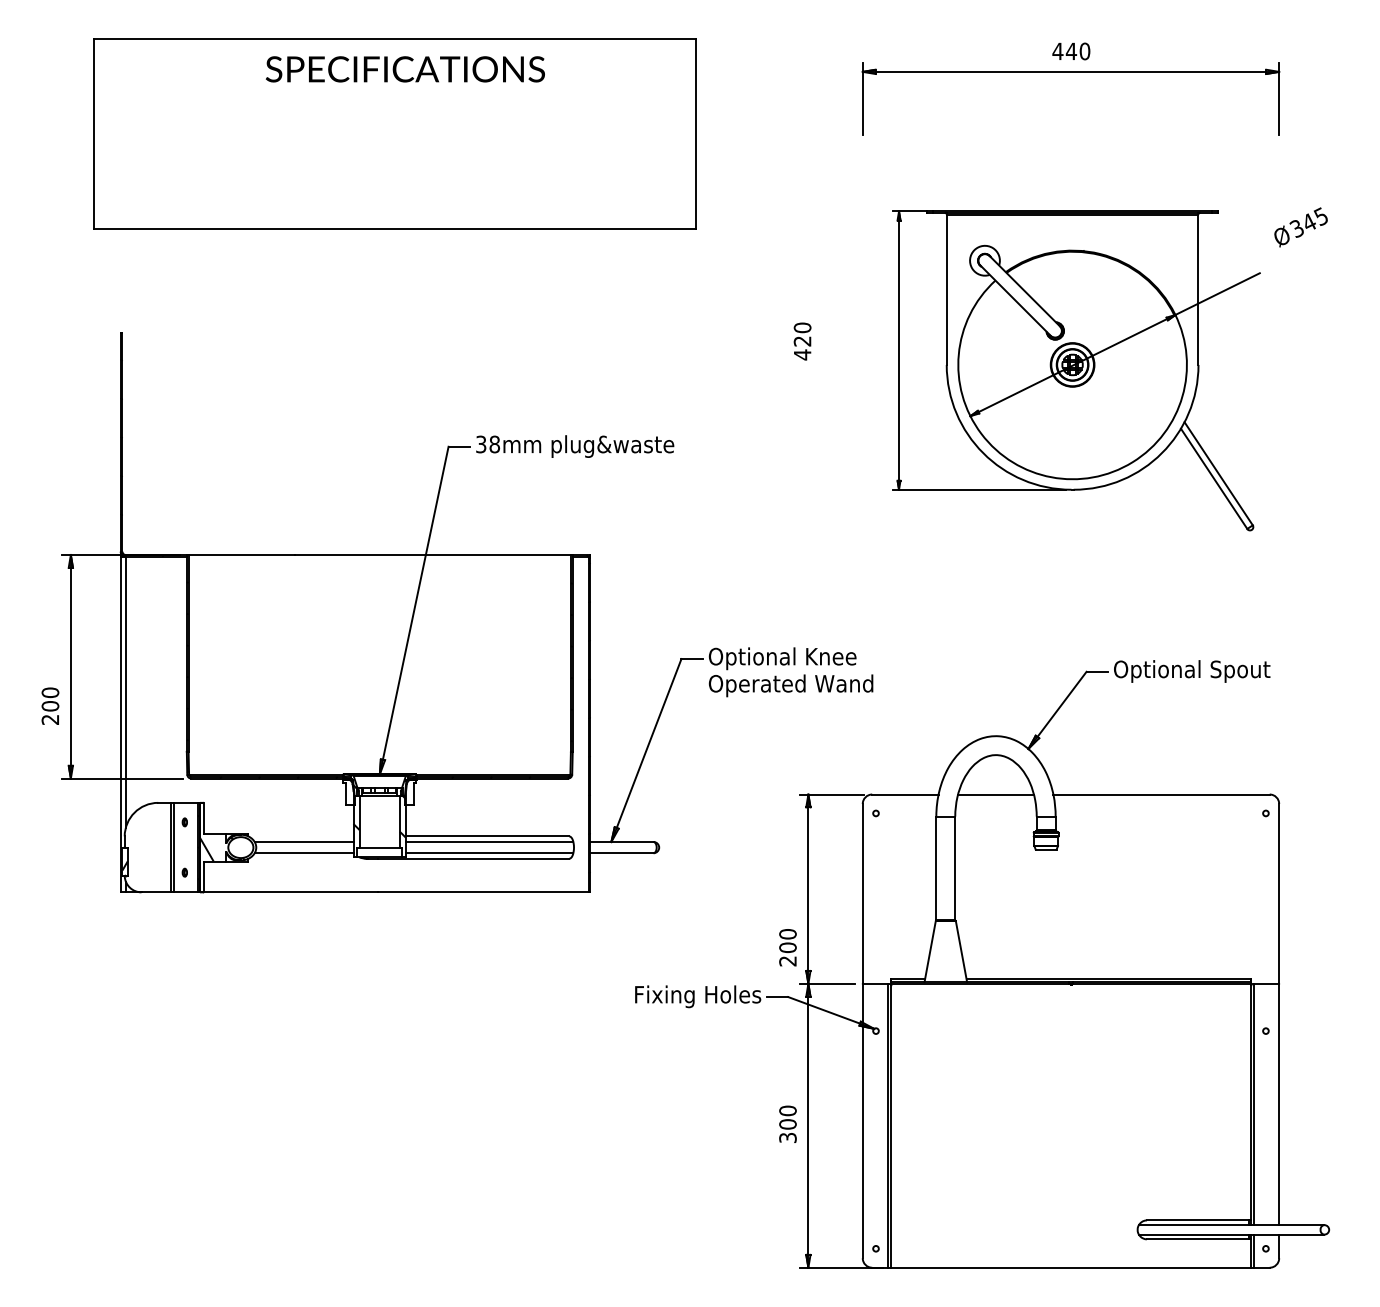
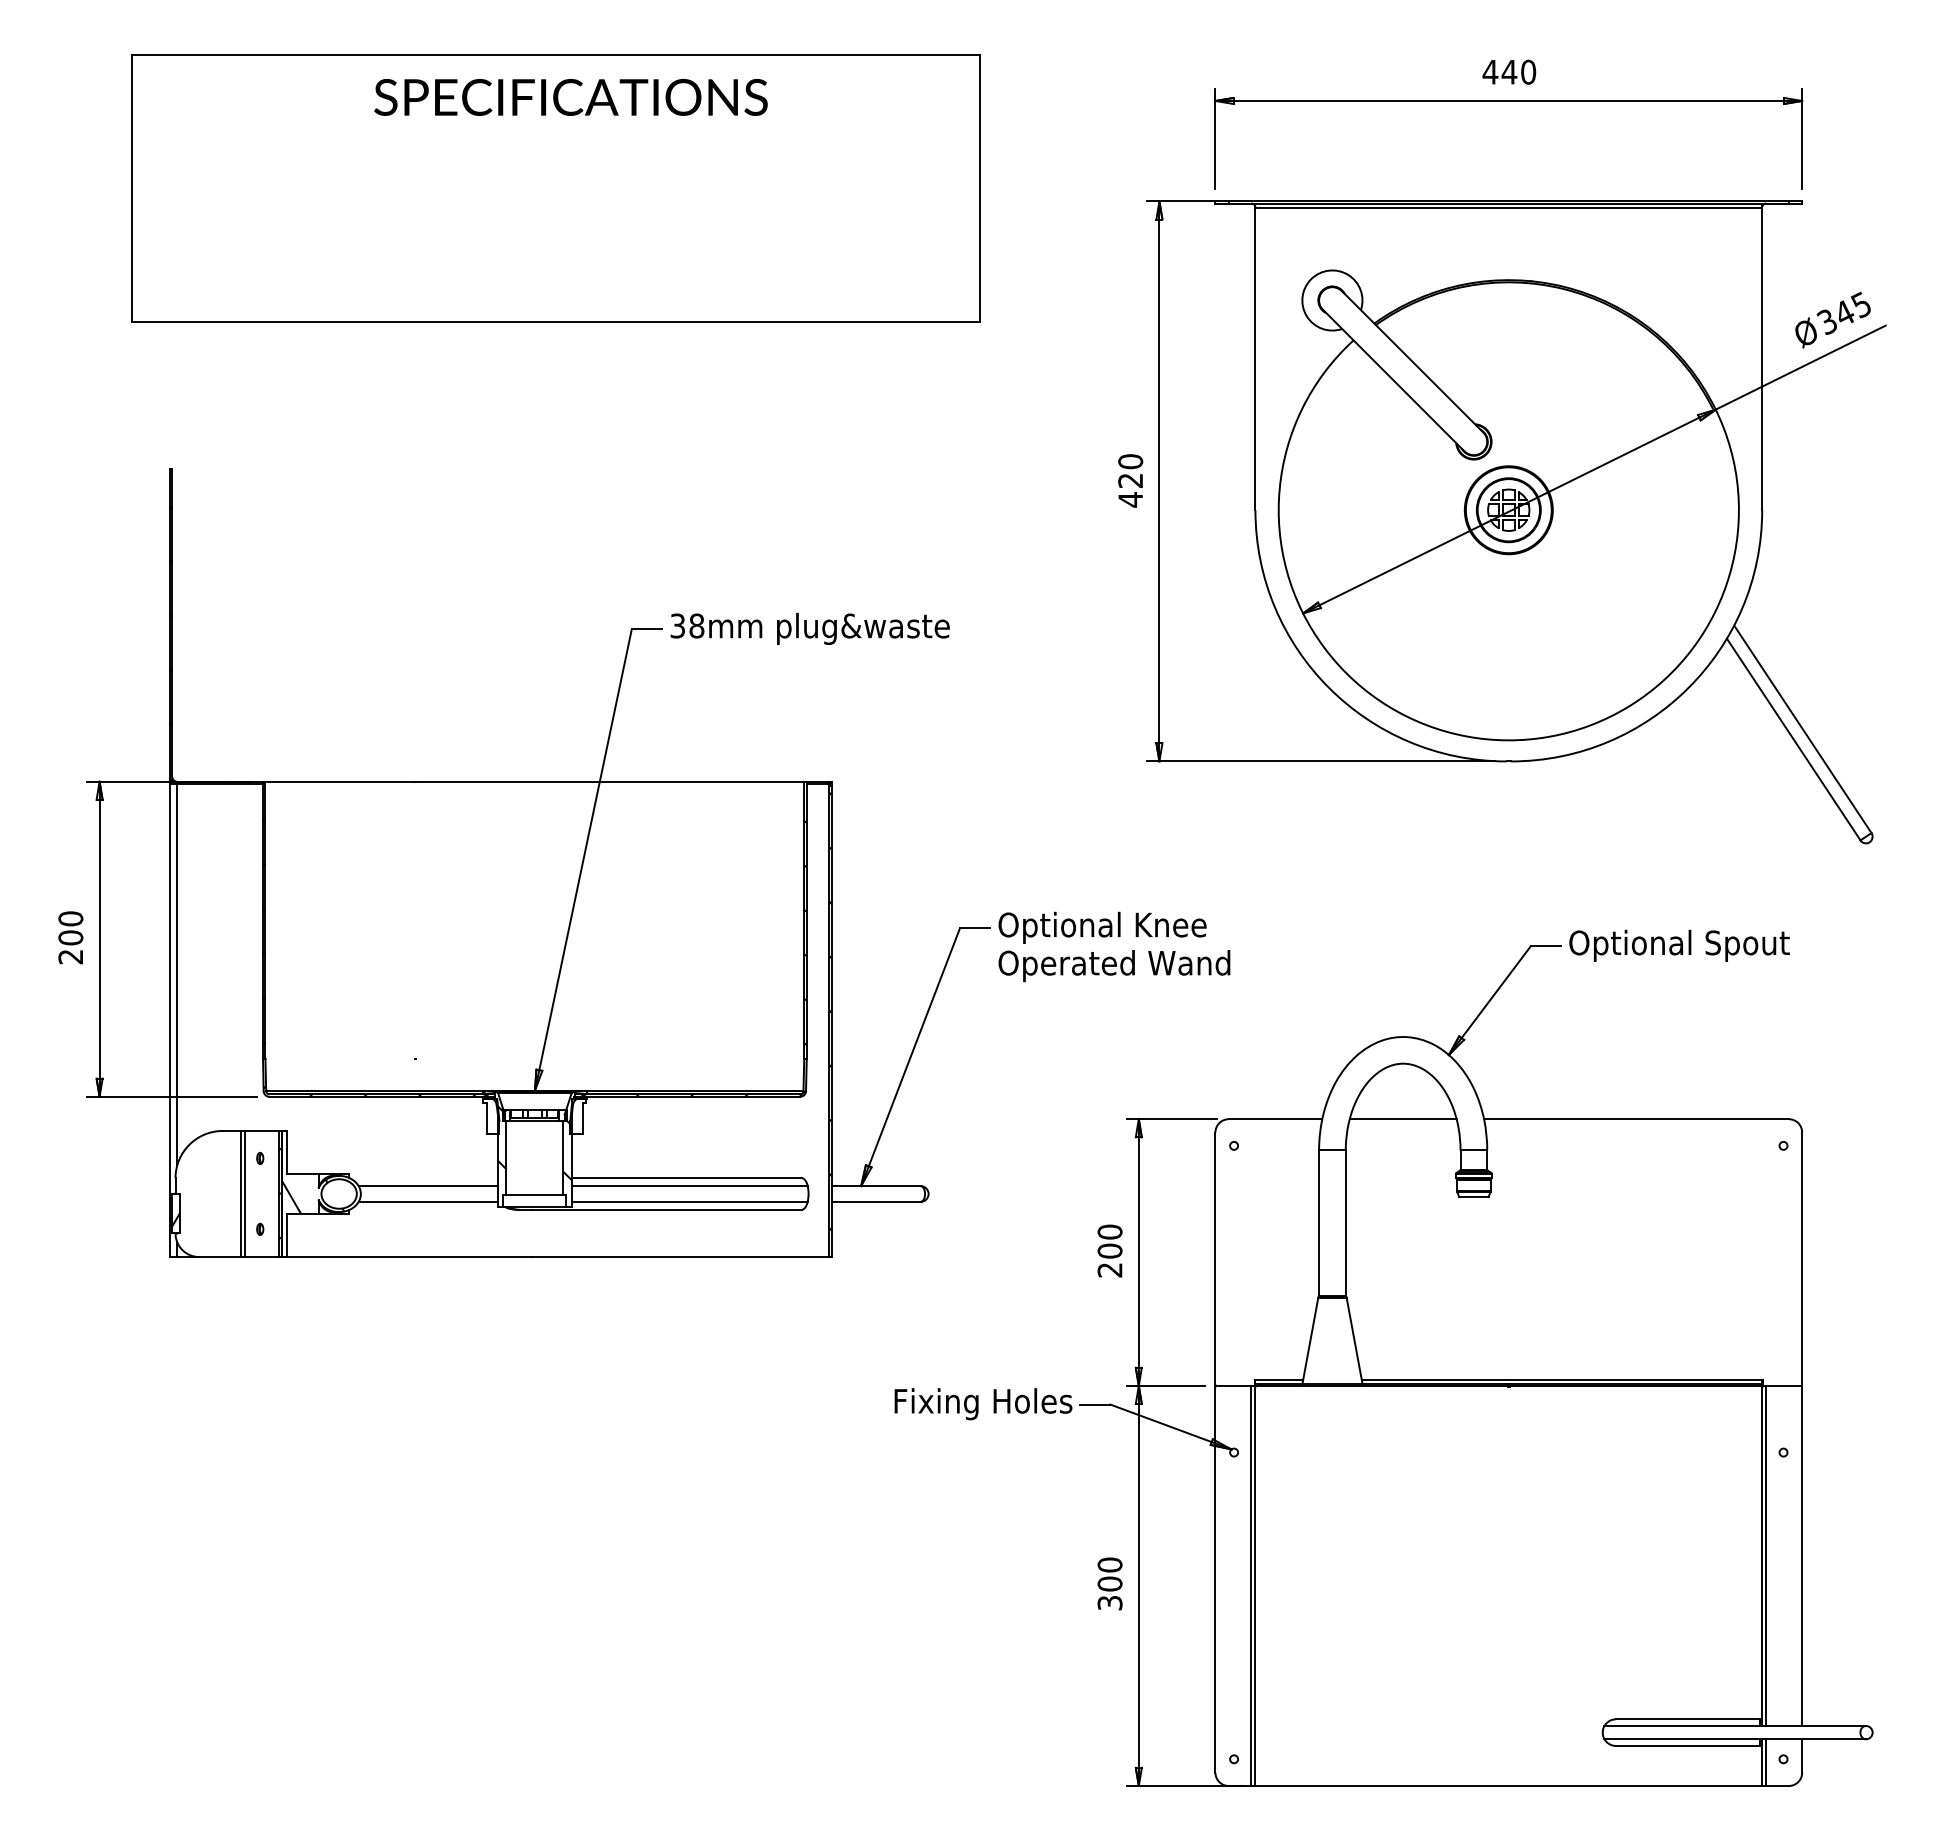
part: (1076, 371) -> (1516, 522), size x1.43
text: (50, 706) -> (70, 937), moved
text: (787, 947) -> (1109, 1250), moved

